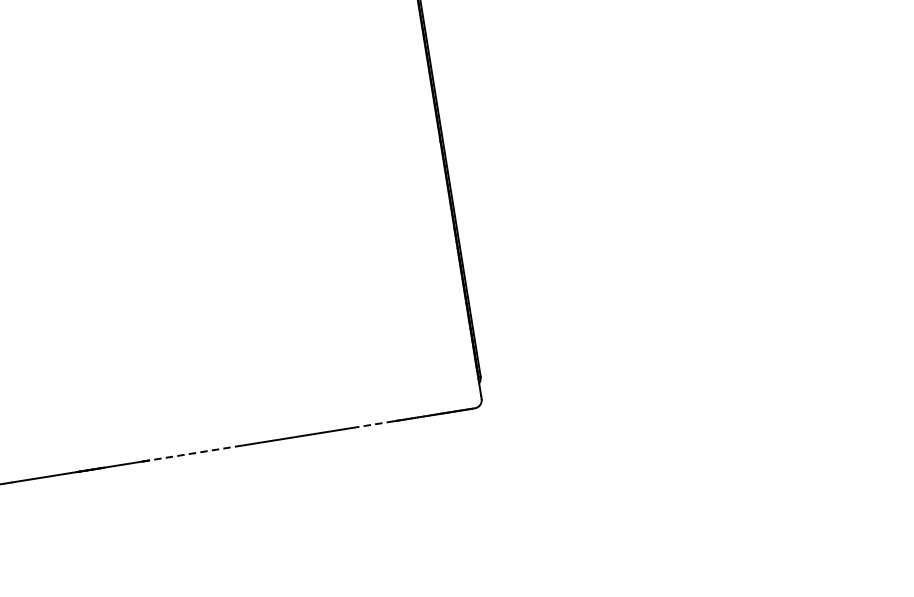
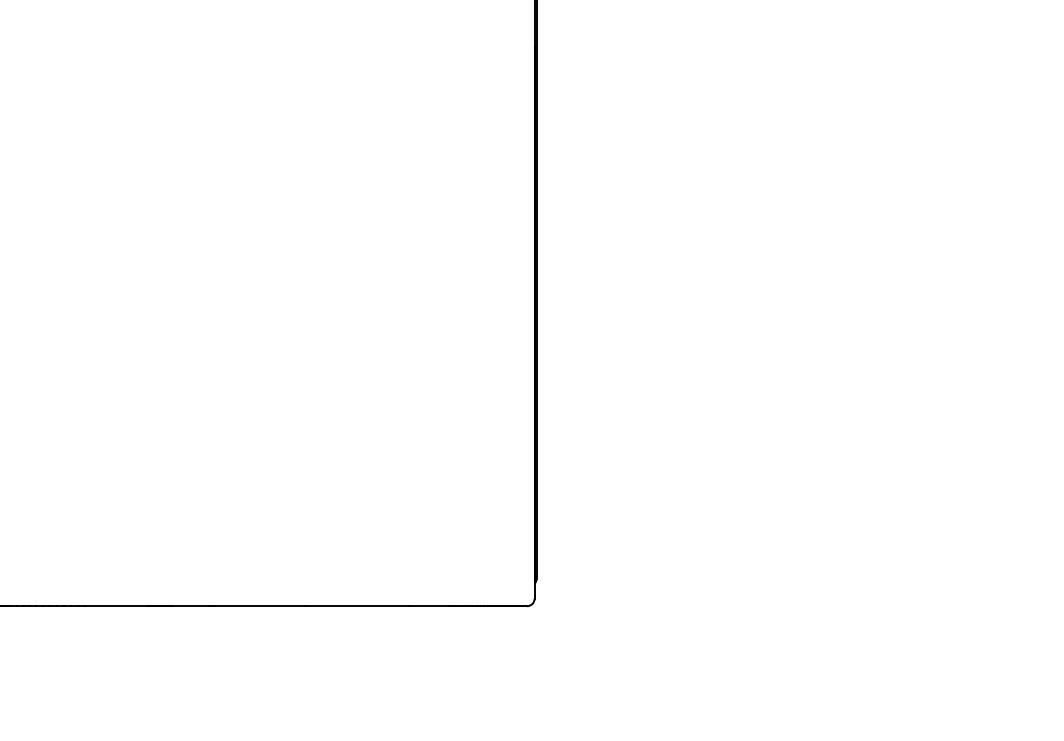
line: (373, 424) -> (430, 606), dashed -> solid
line: (192, 453) -> (257, 606), dashed -> solid

